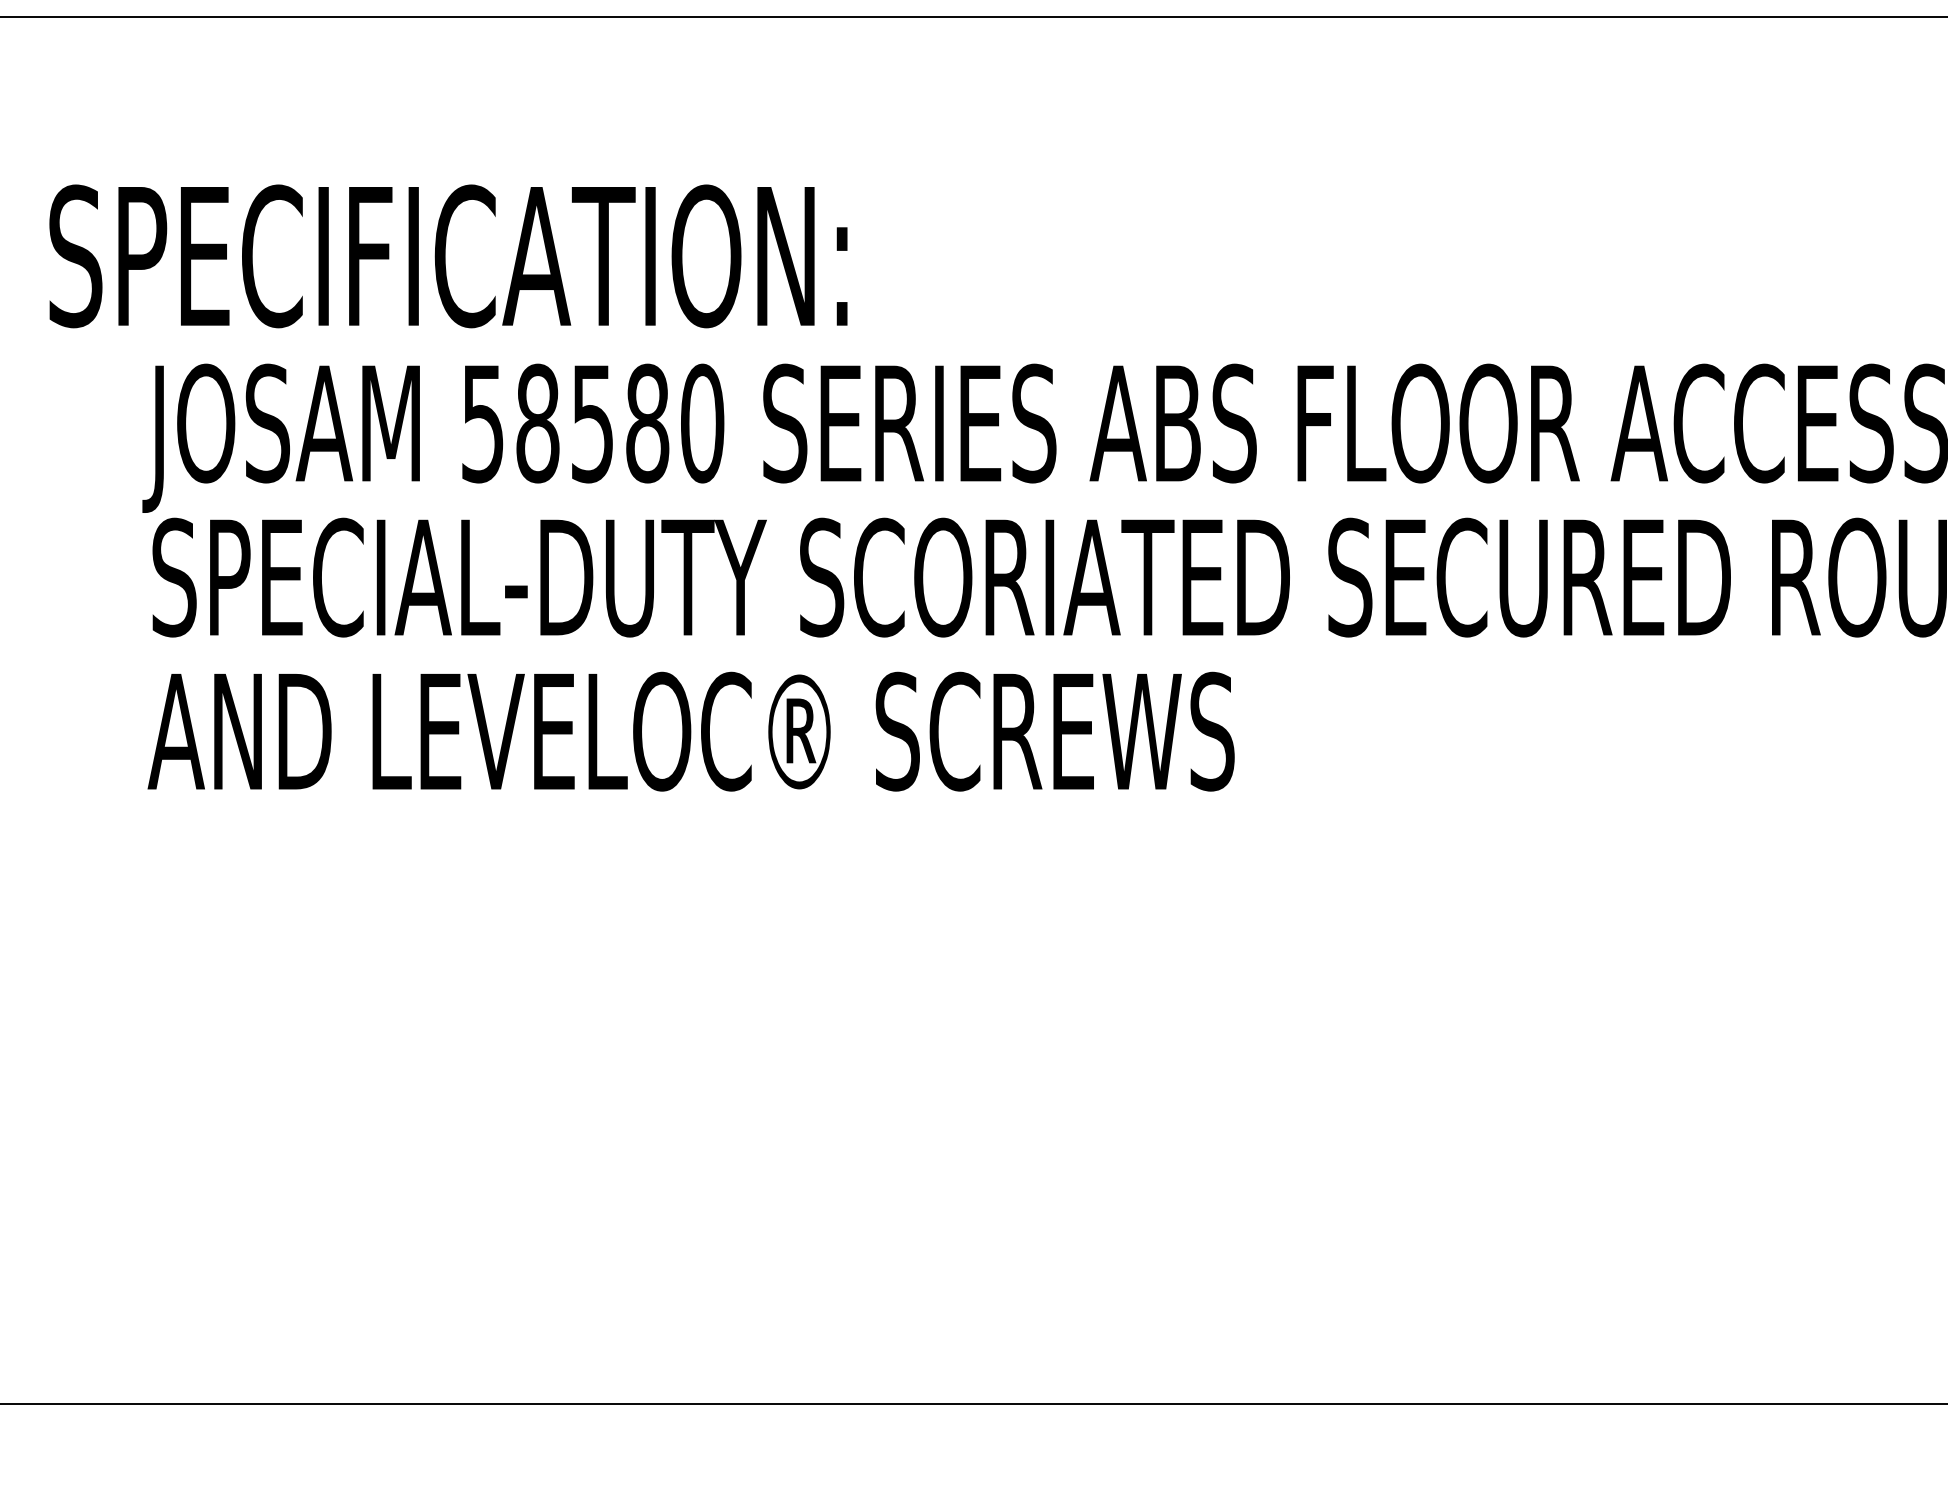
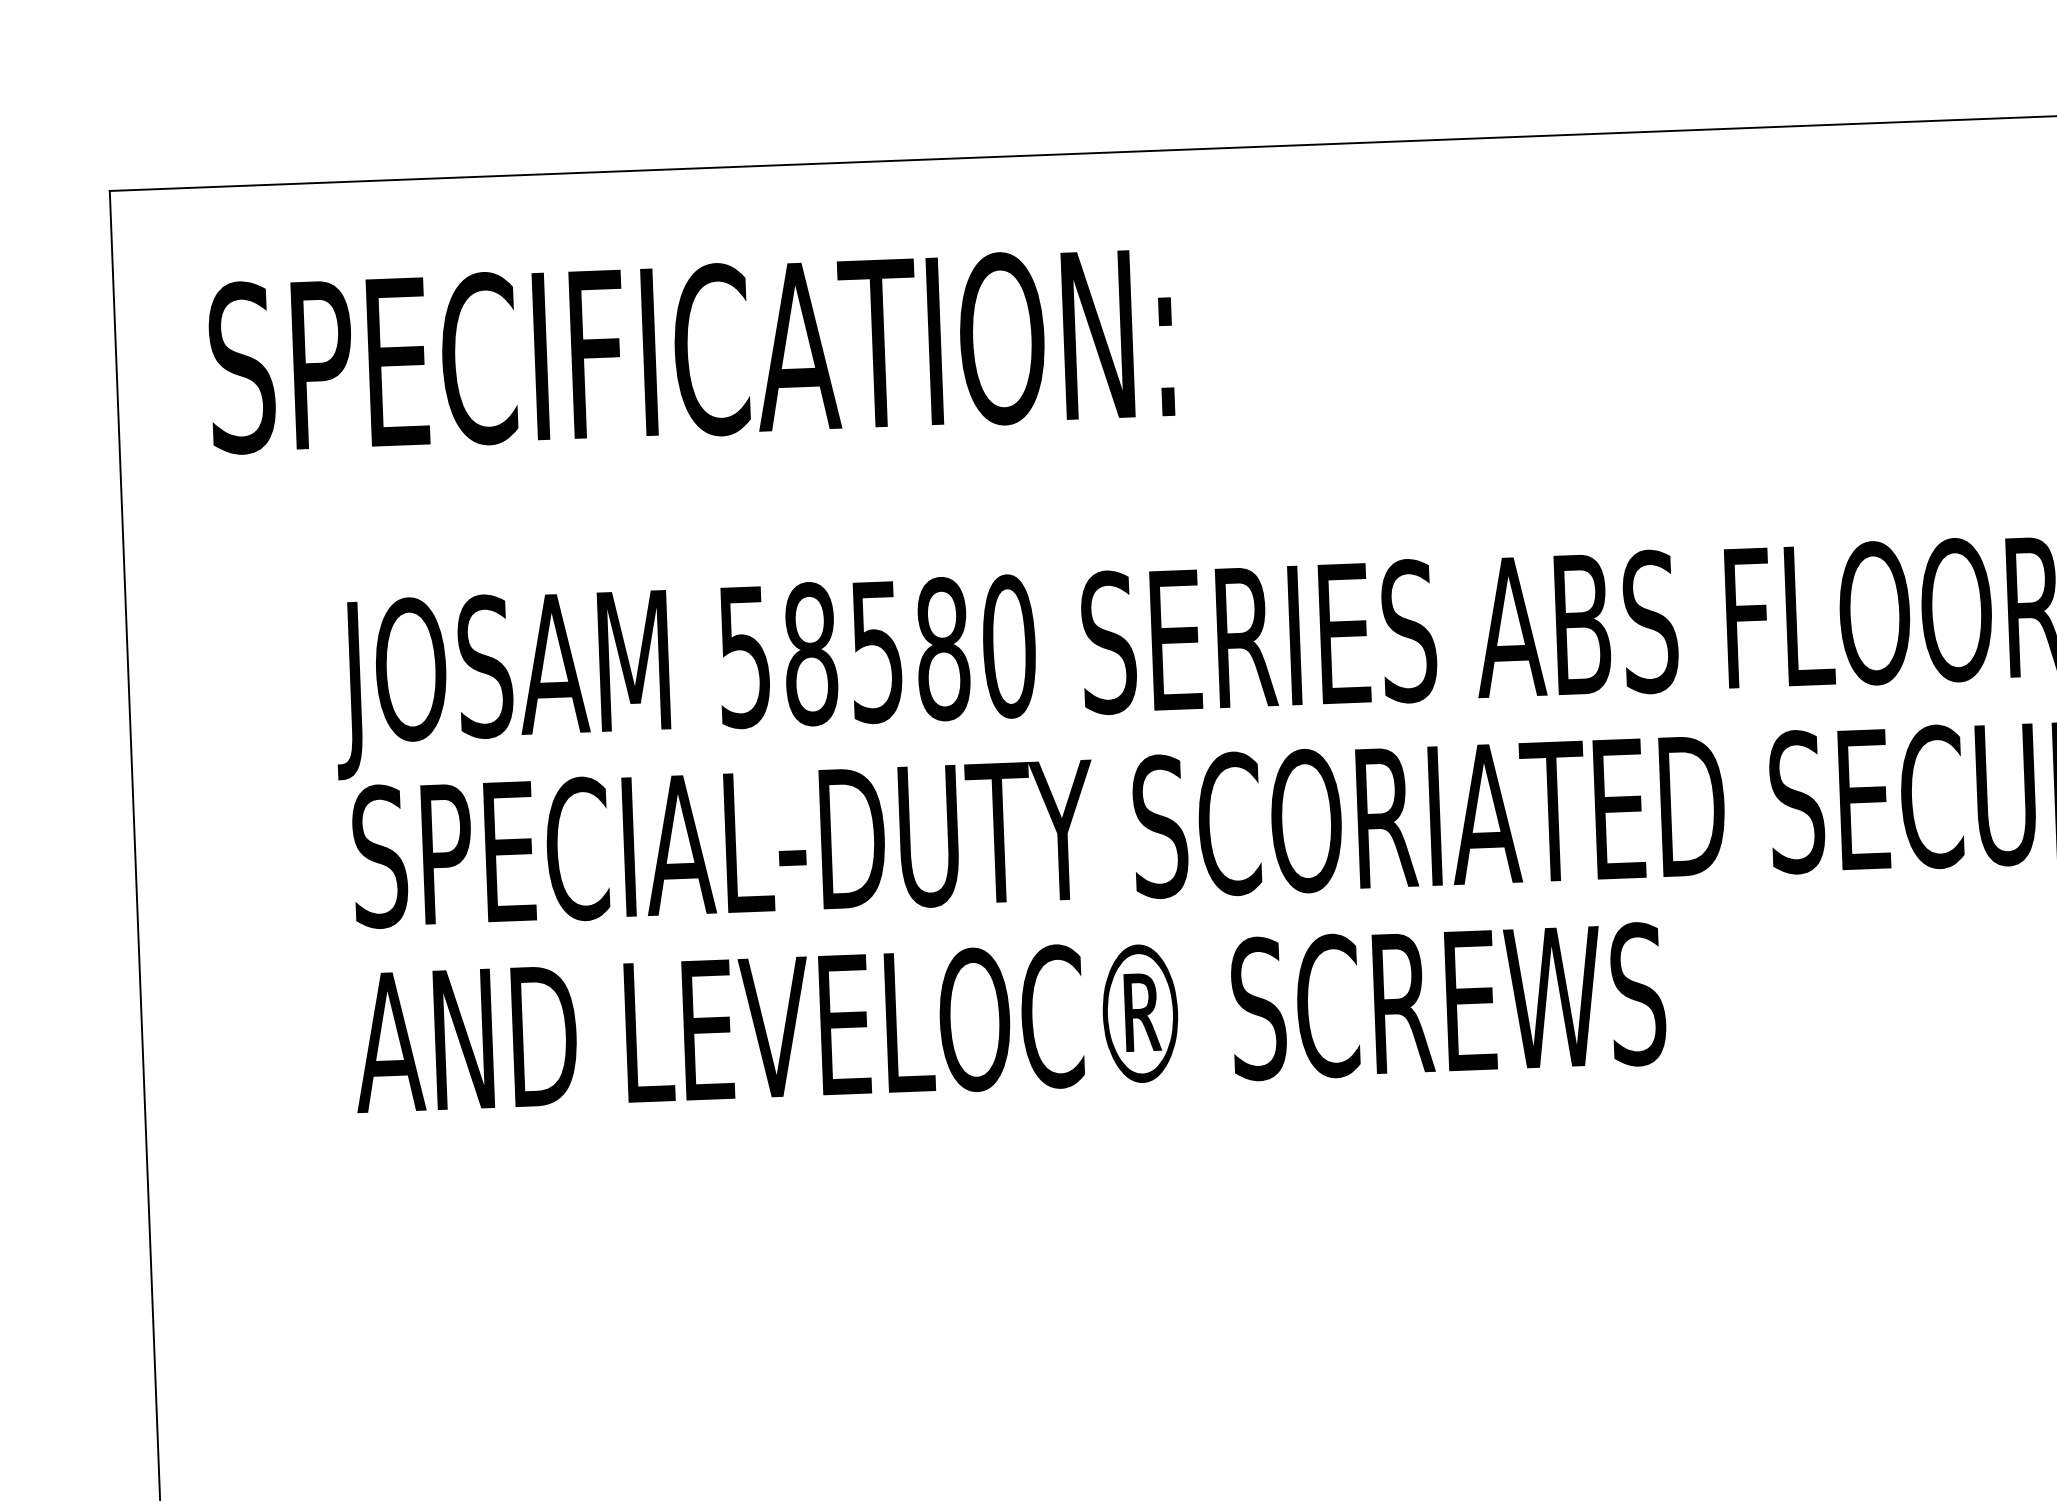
text: (448, 256) -> (691, 350), moved

